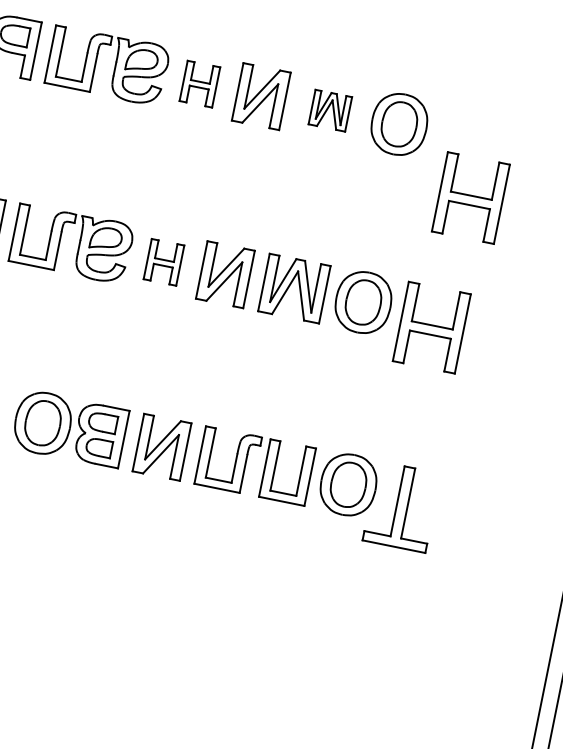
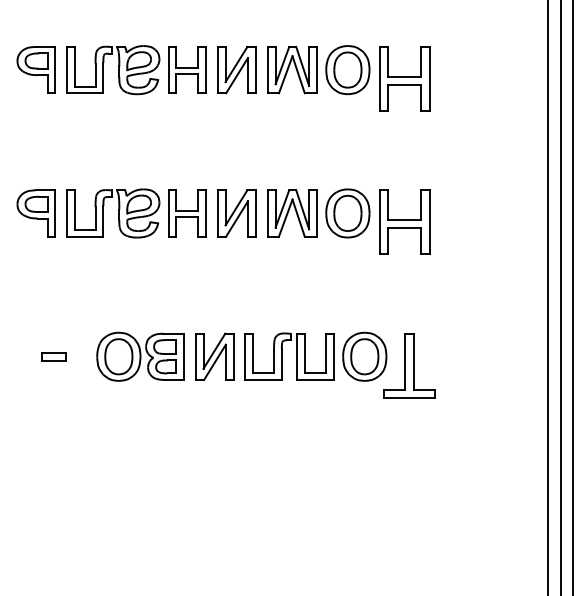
part: (200, 83) -> (187, 69), size x1.43
part: (330, 111) -> (292, 70), size x1.67
part: (470, 197) -> (404, 78), moved
part: (164, 262) -> (187, 213), size x1.43

